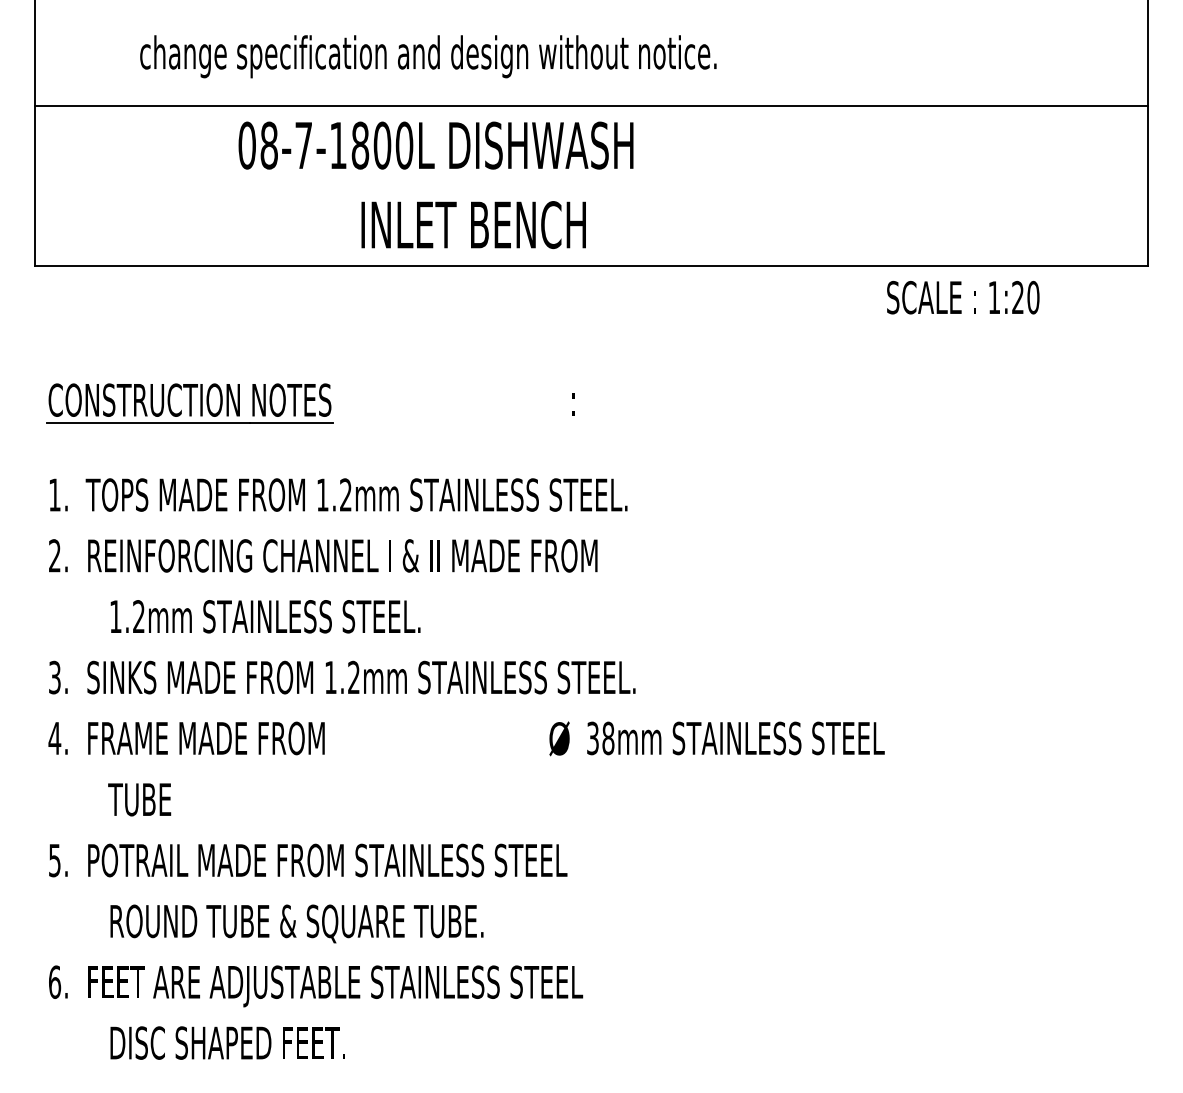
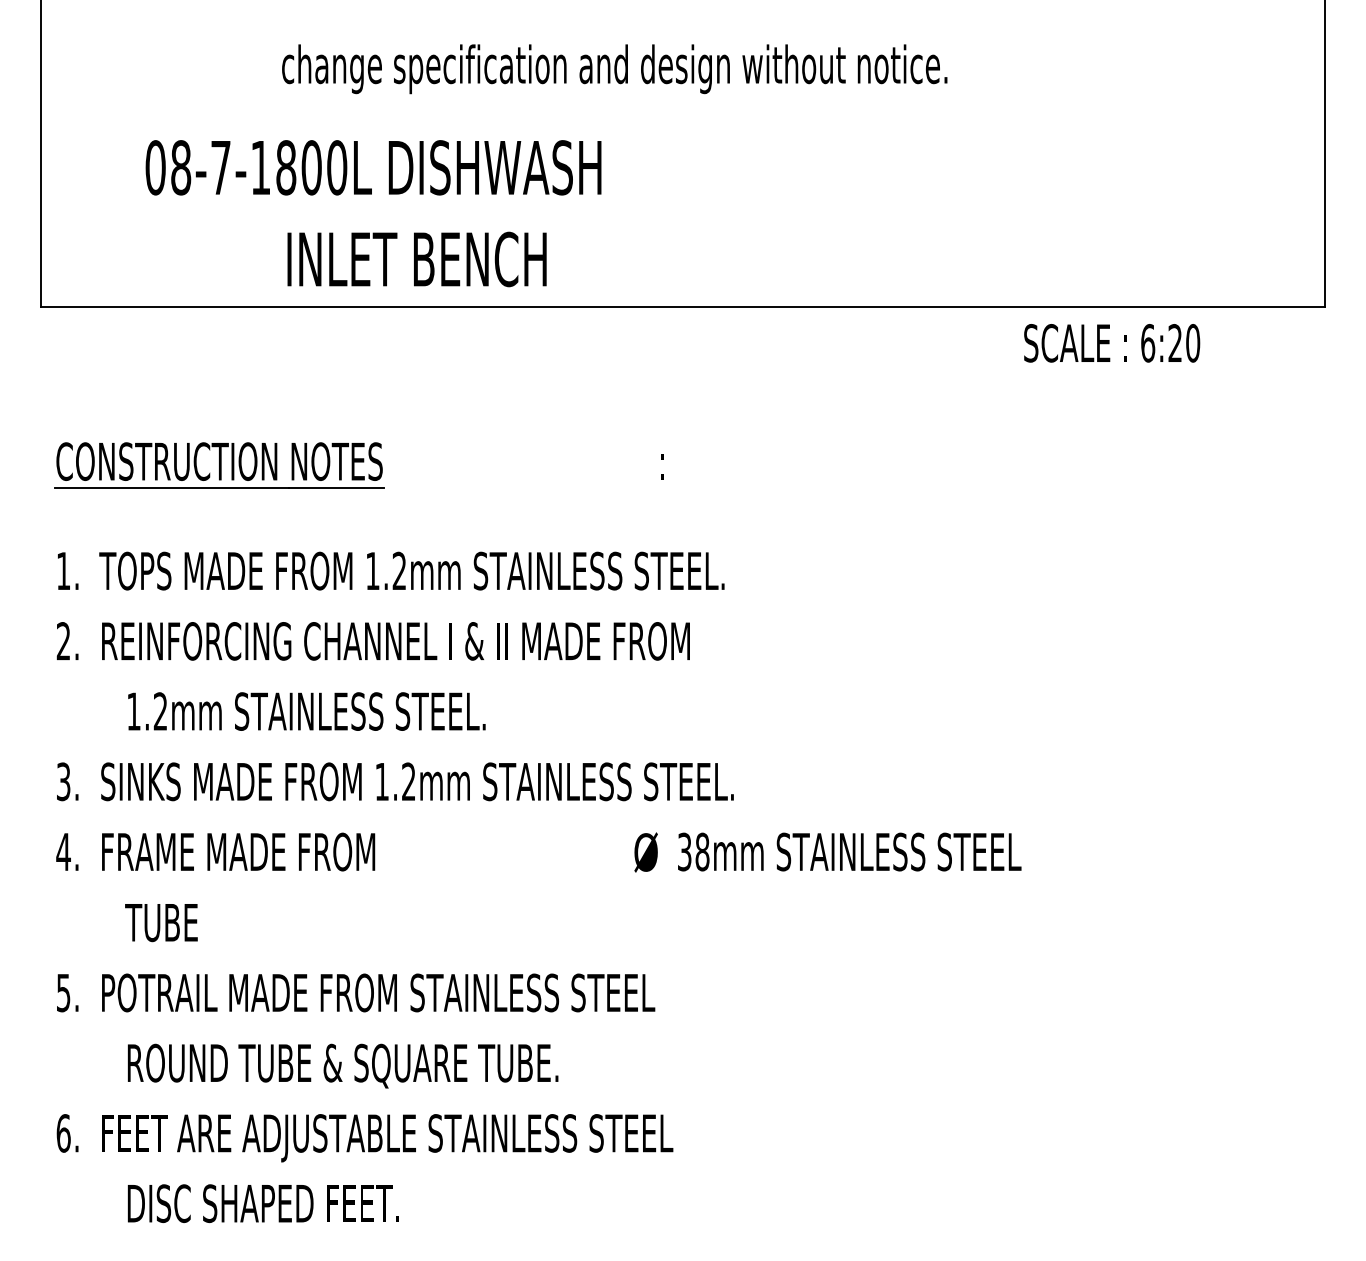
text: (428, 56) -> (614, 69), moved
line: (591, 106) -> (682, 122), removed
text: (435, 185) -> (373, 213), moved
text: (994, 297) -> (1148, 343), 1:20 -> 6:20

